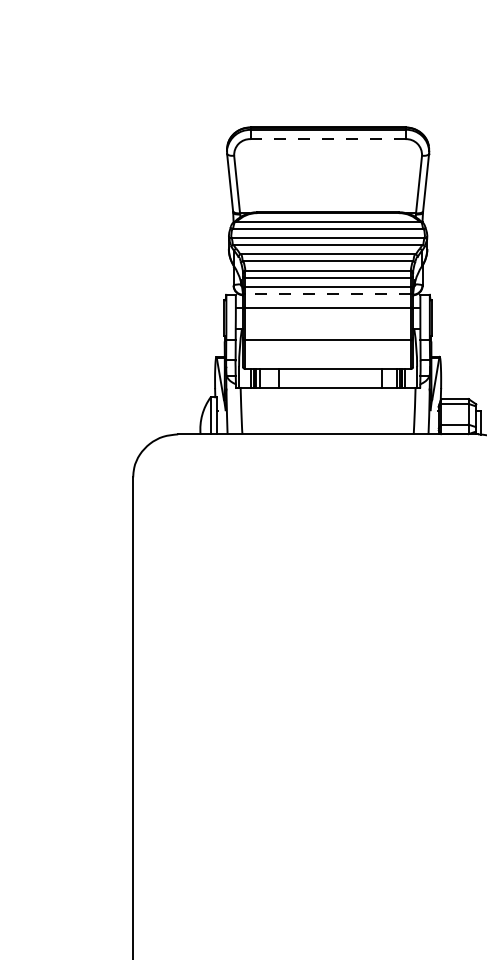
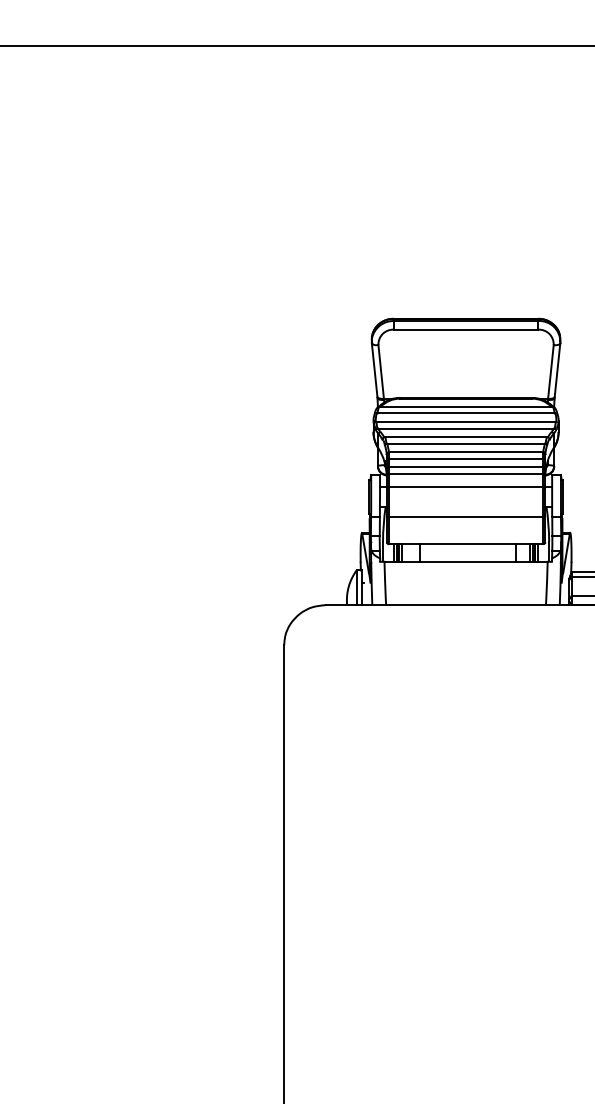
line: (327, 138) -> (465, 329), dashed -> solid
line: (327, 294) -> (465, 474), dashed -> solid

